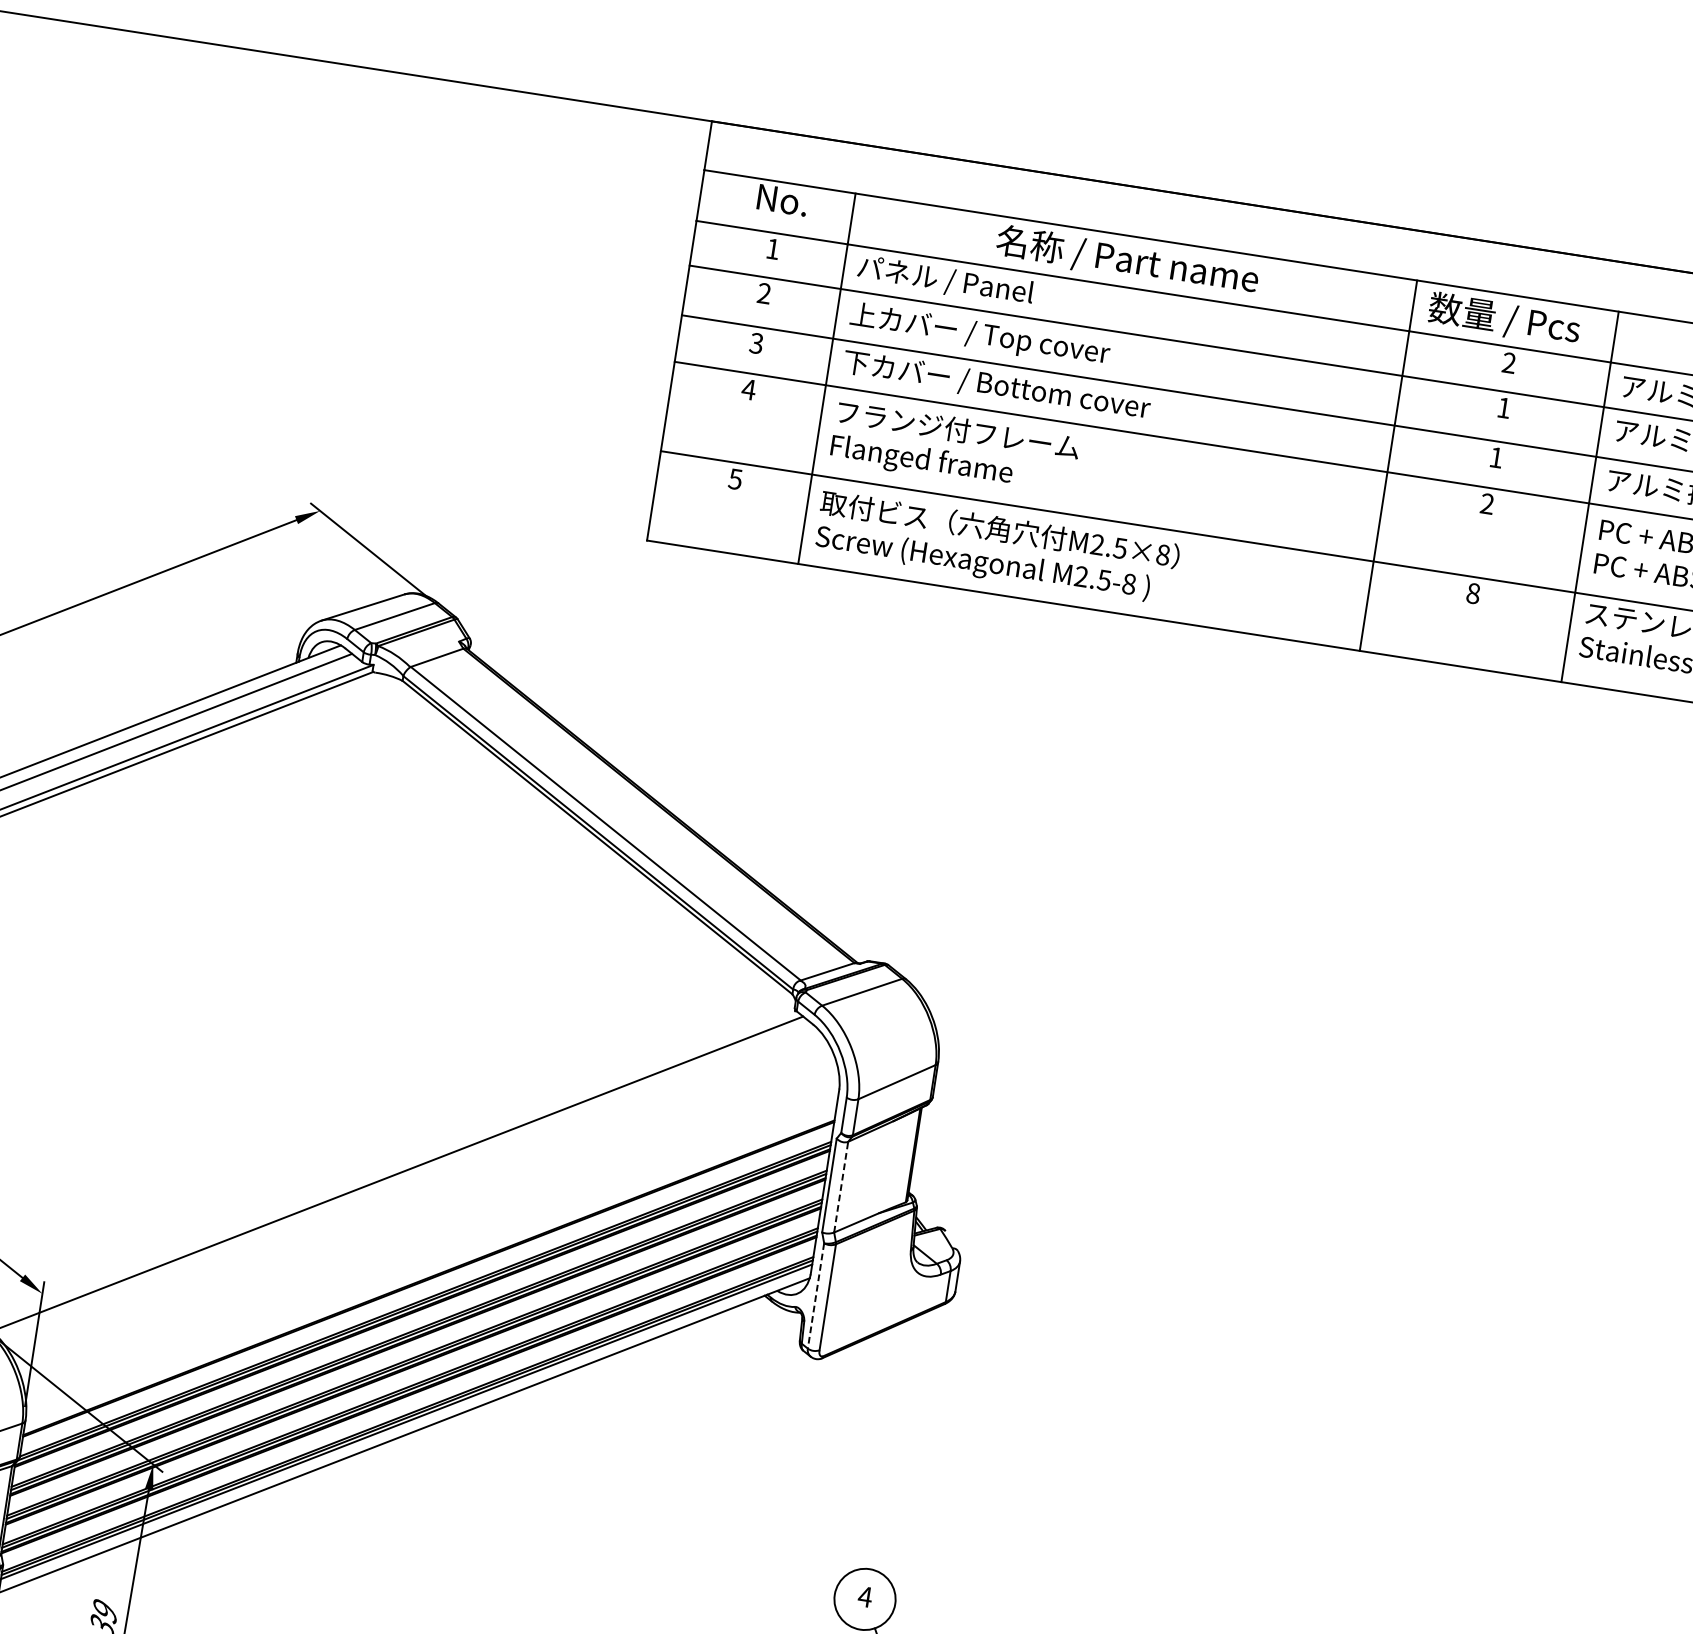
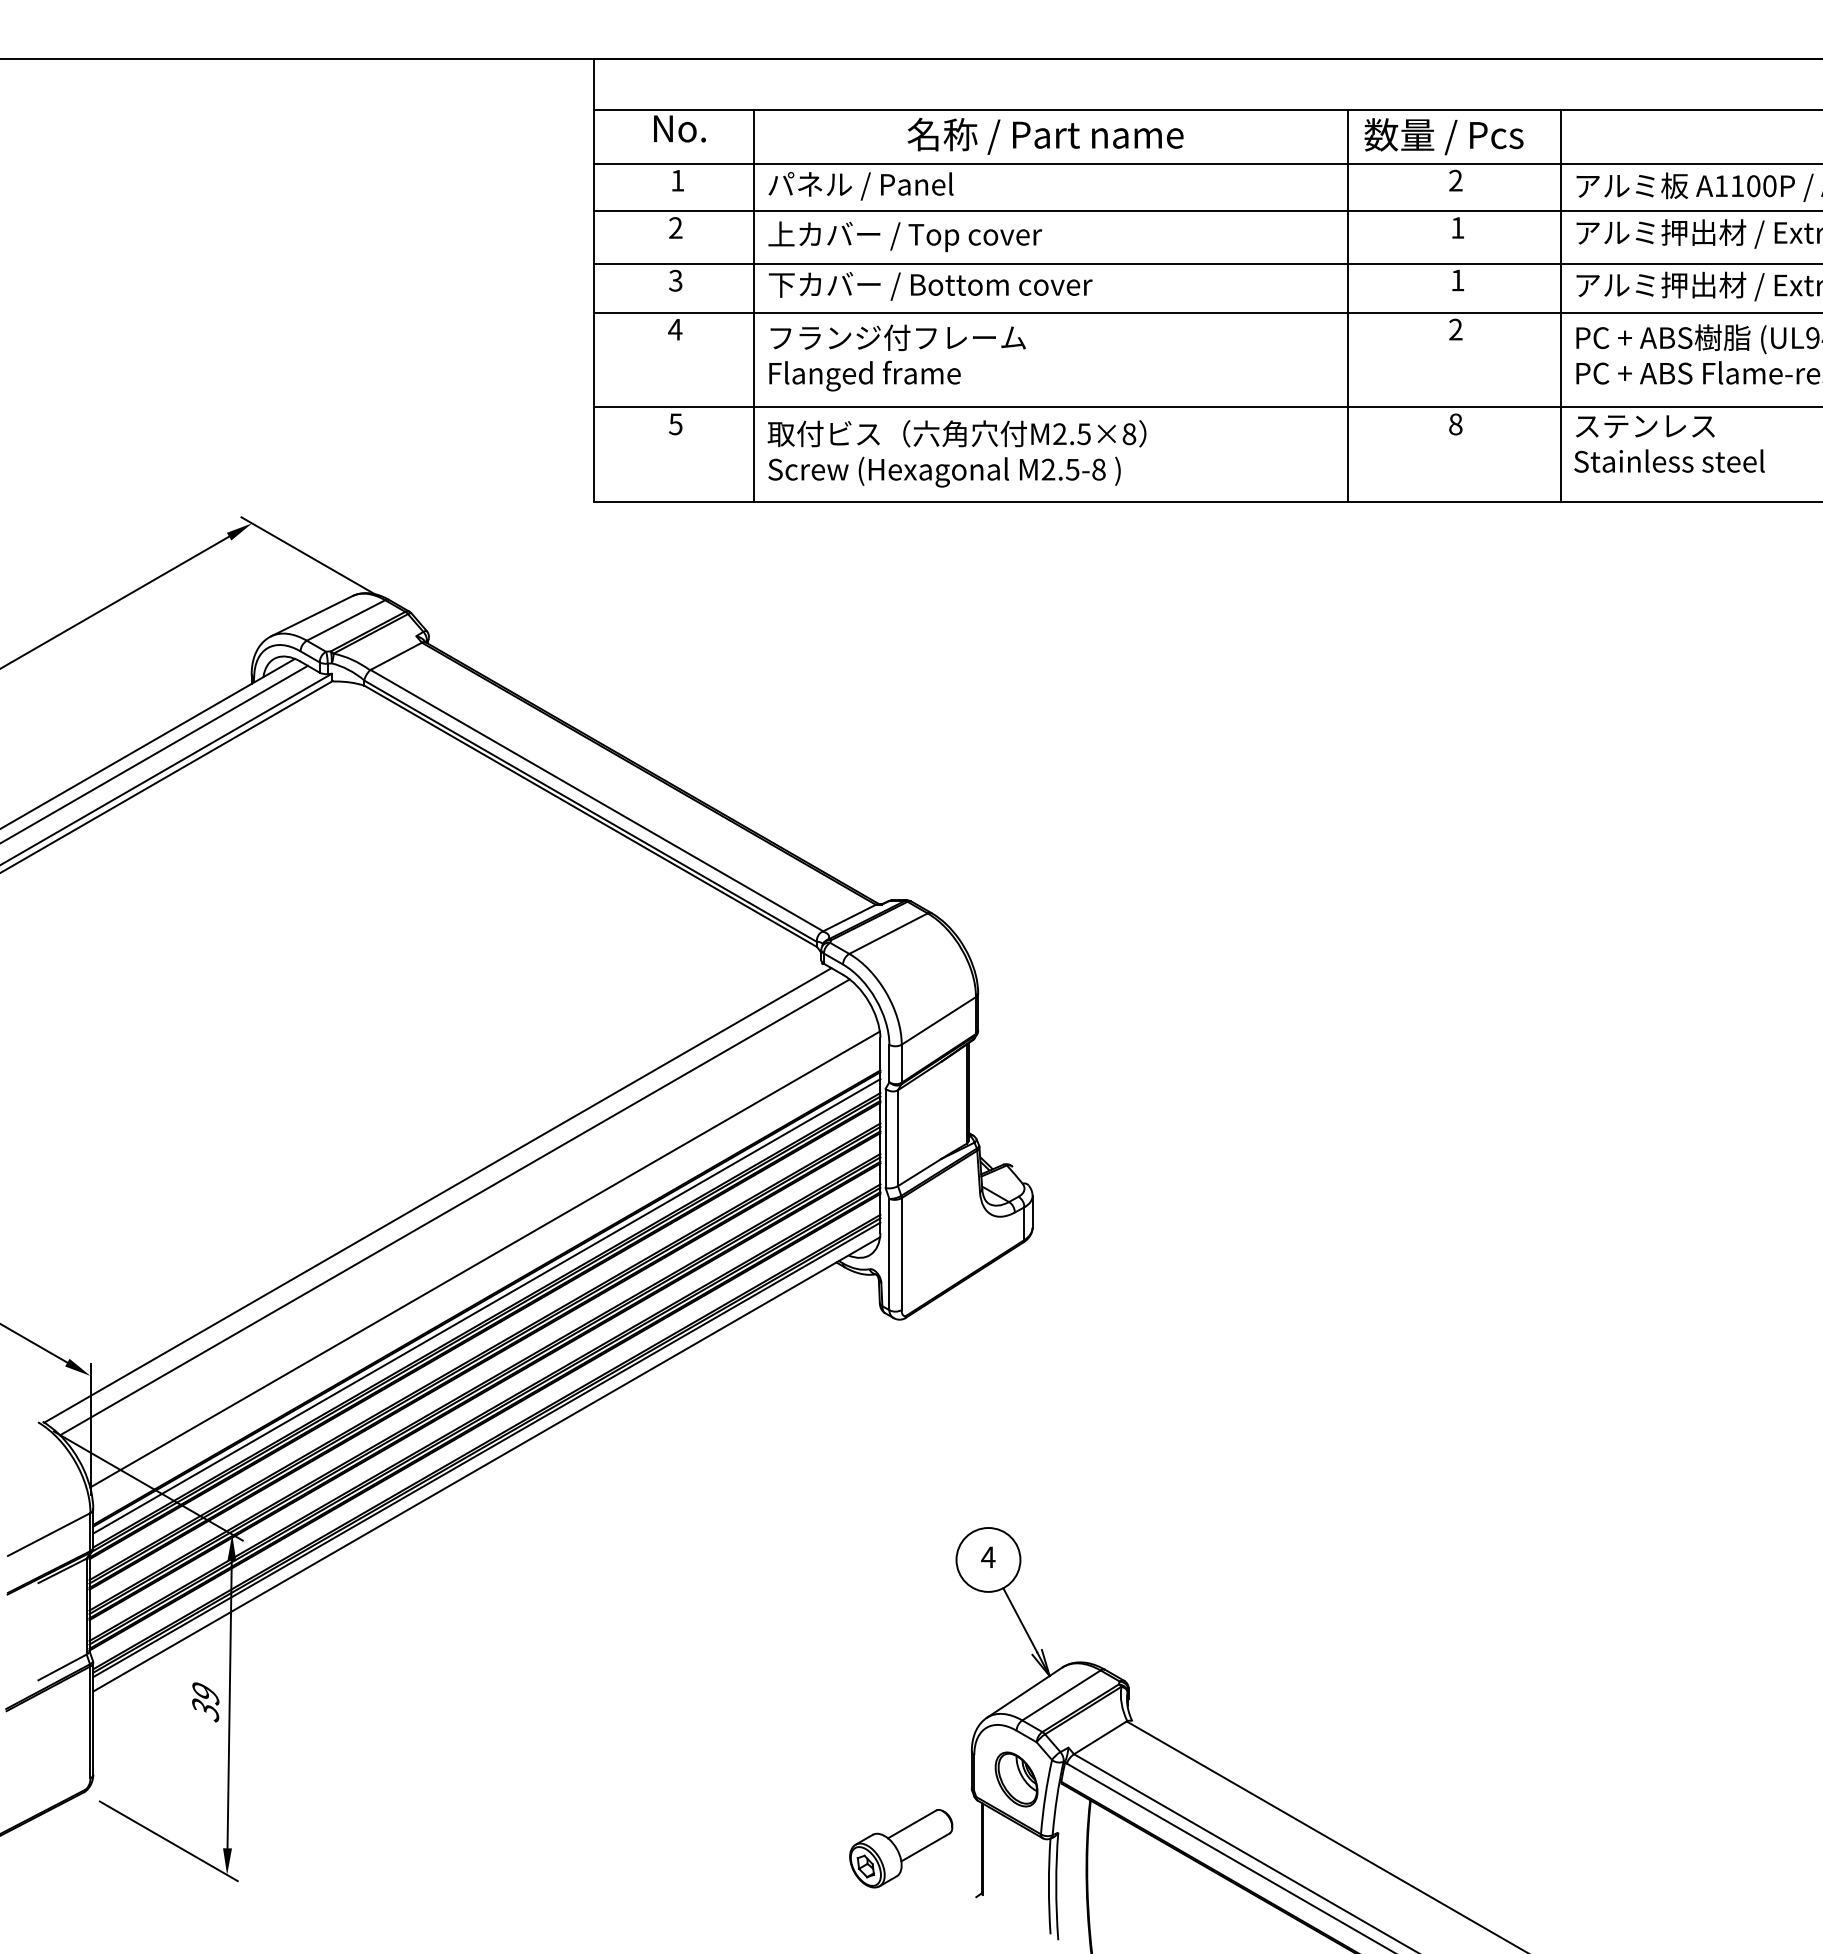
line: (411, 1187) -> (454, 1207), added
line: (840, 1187) -> (897, 1138), dashed -> solid
line: (432, 1241) -> (484, 1259), added
line: (427, 1286) -> (486, 1306), added
line: (816, 1295) -> (889, 1254), dashed -> solid

